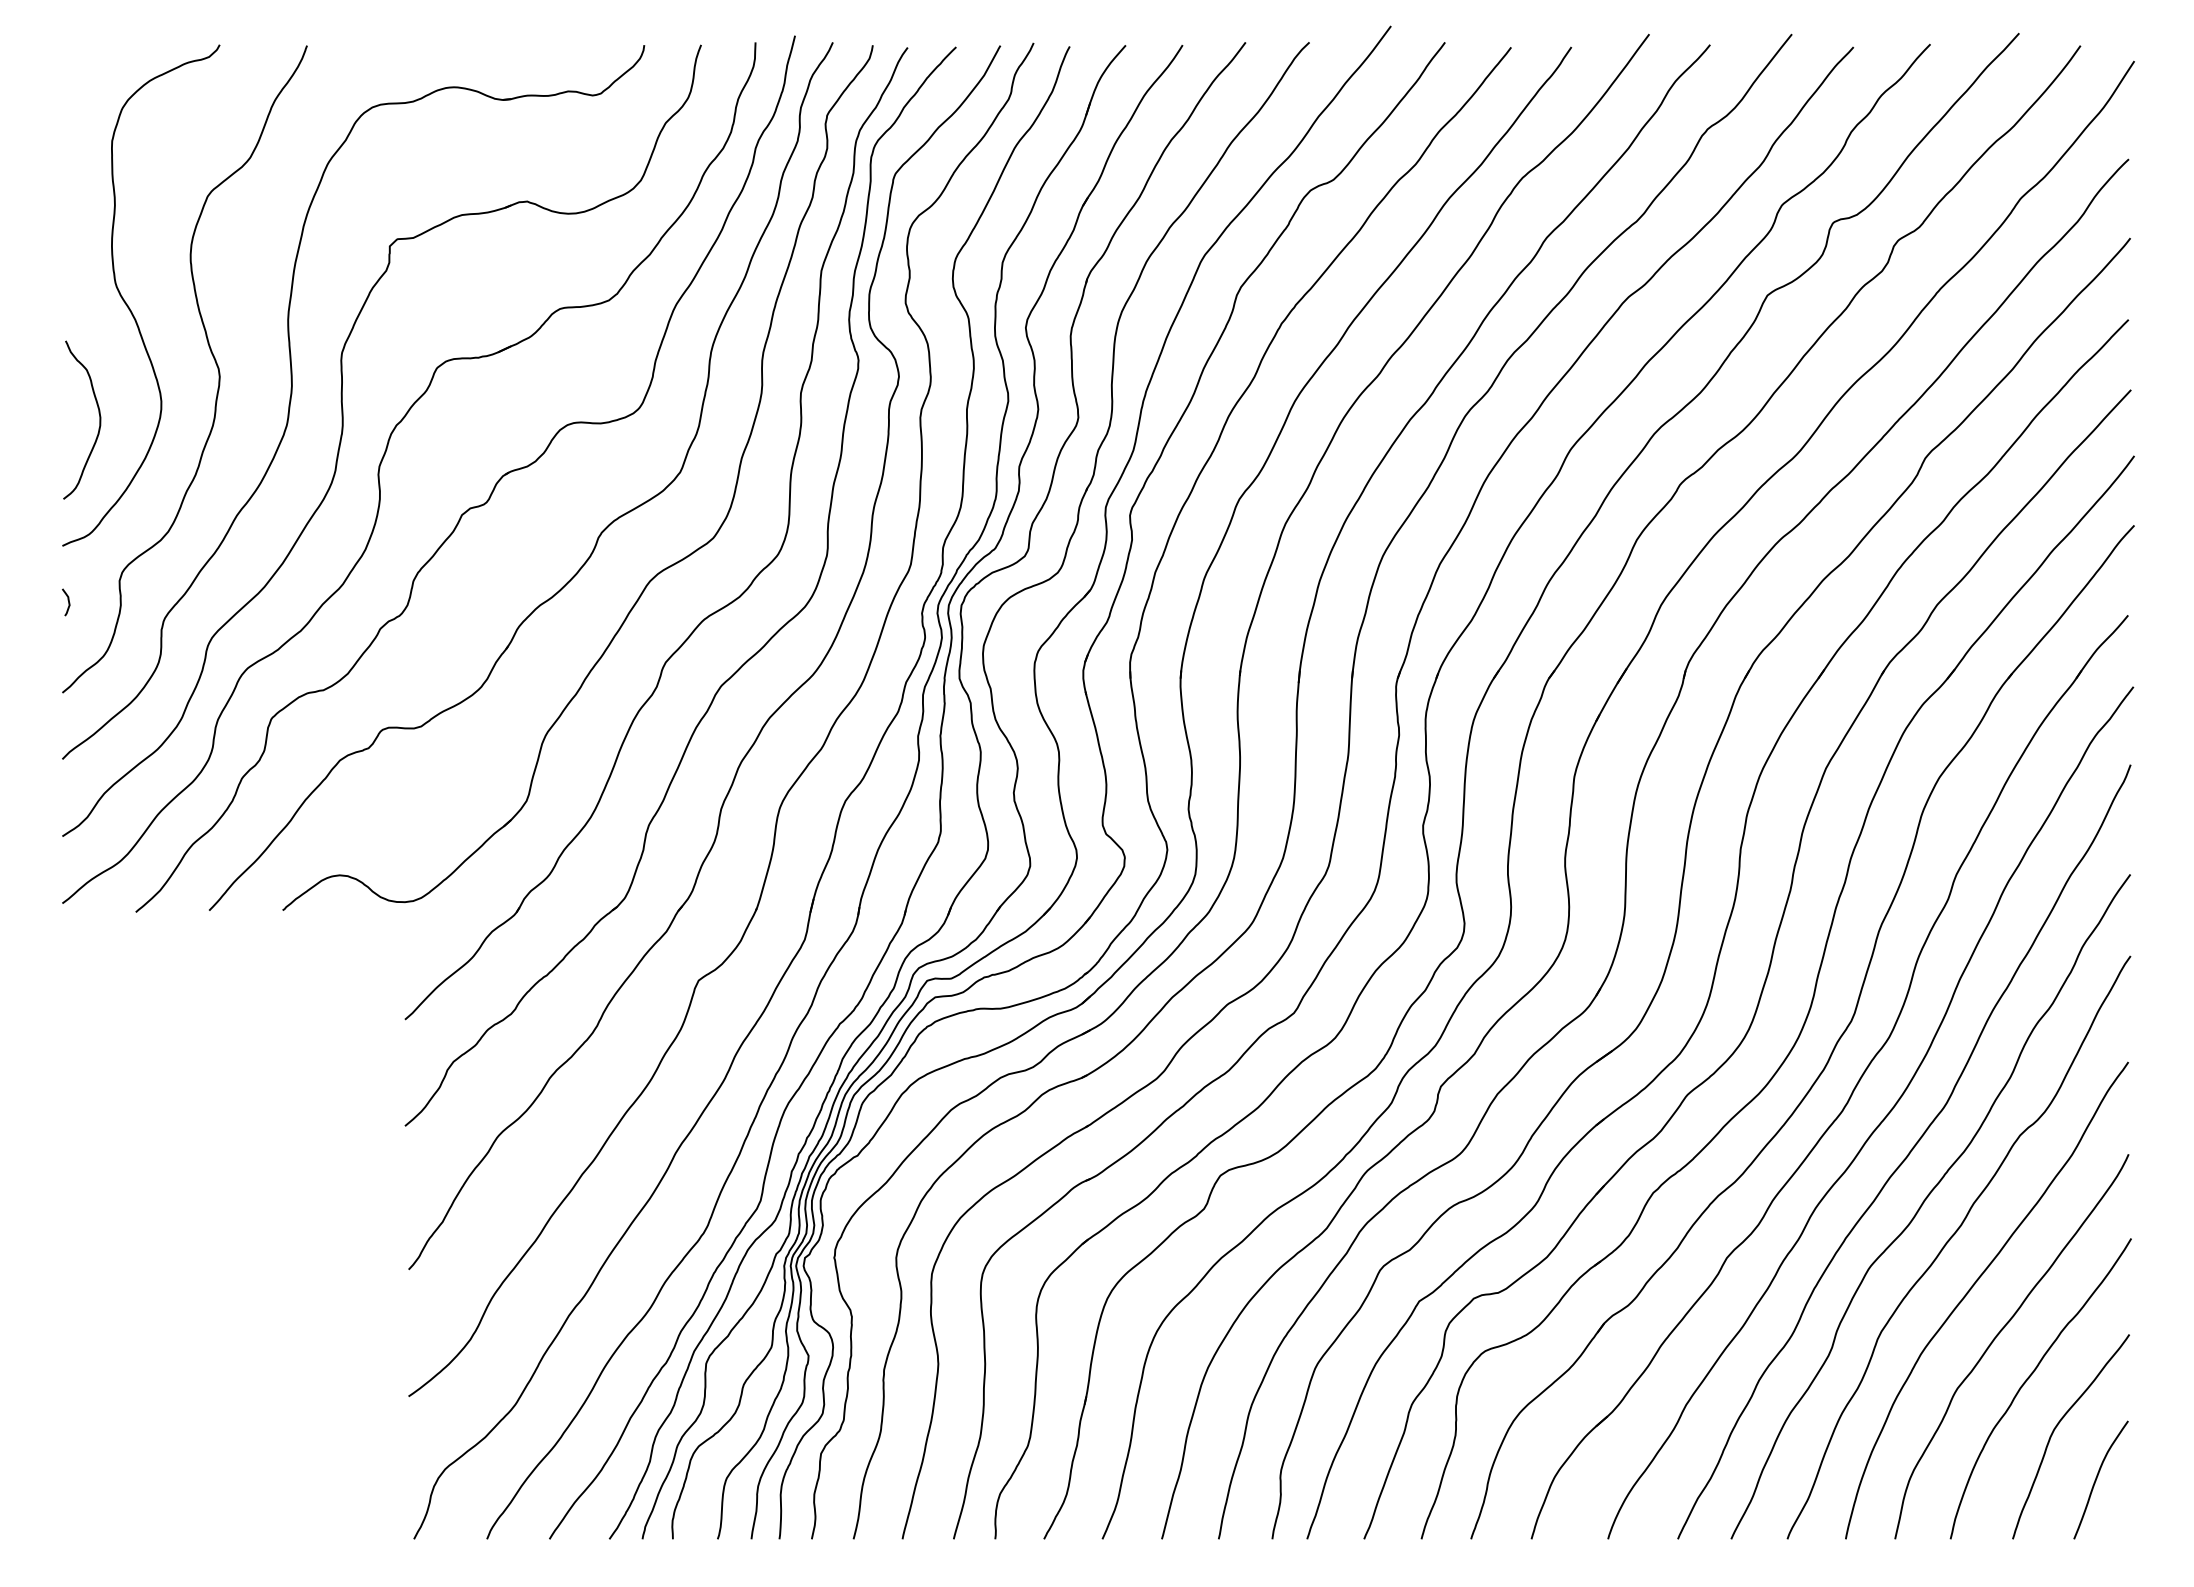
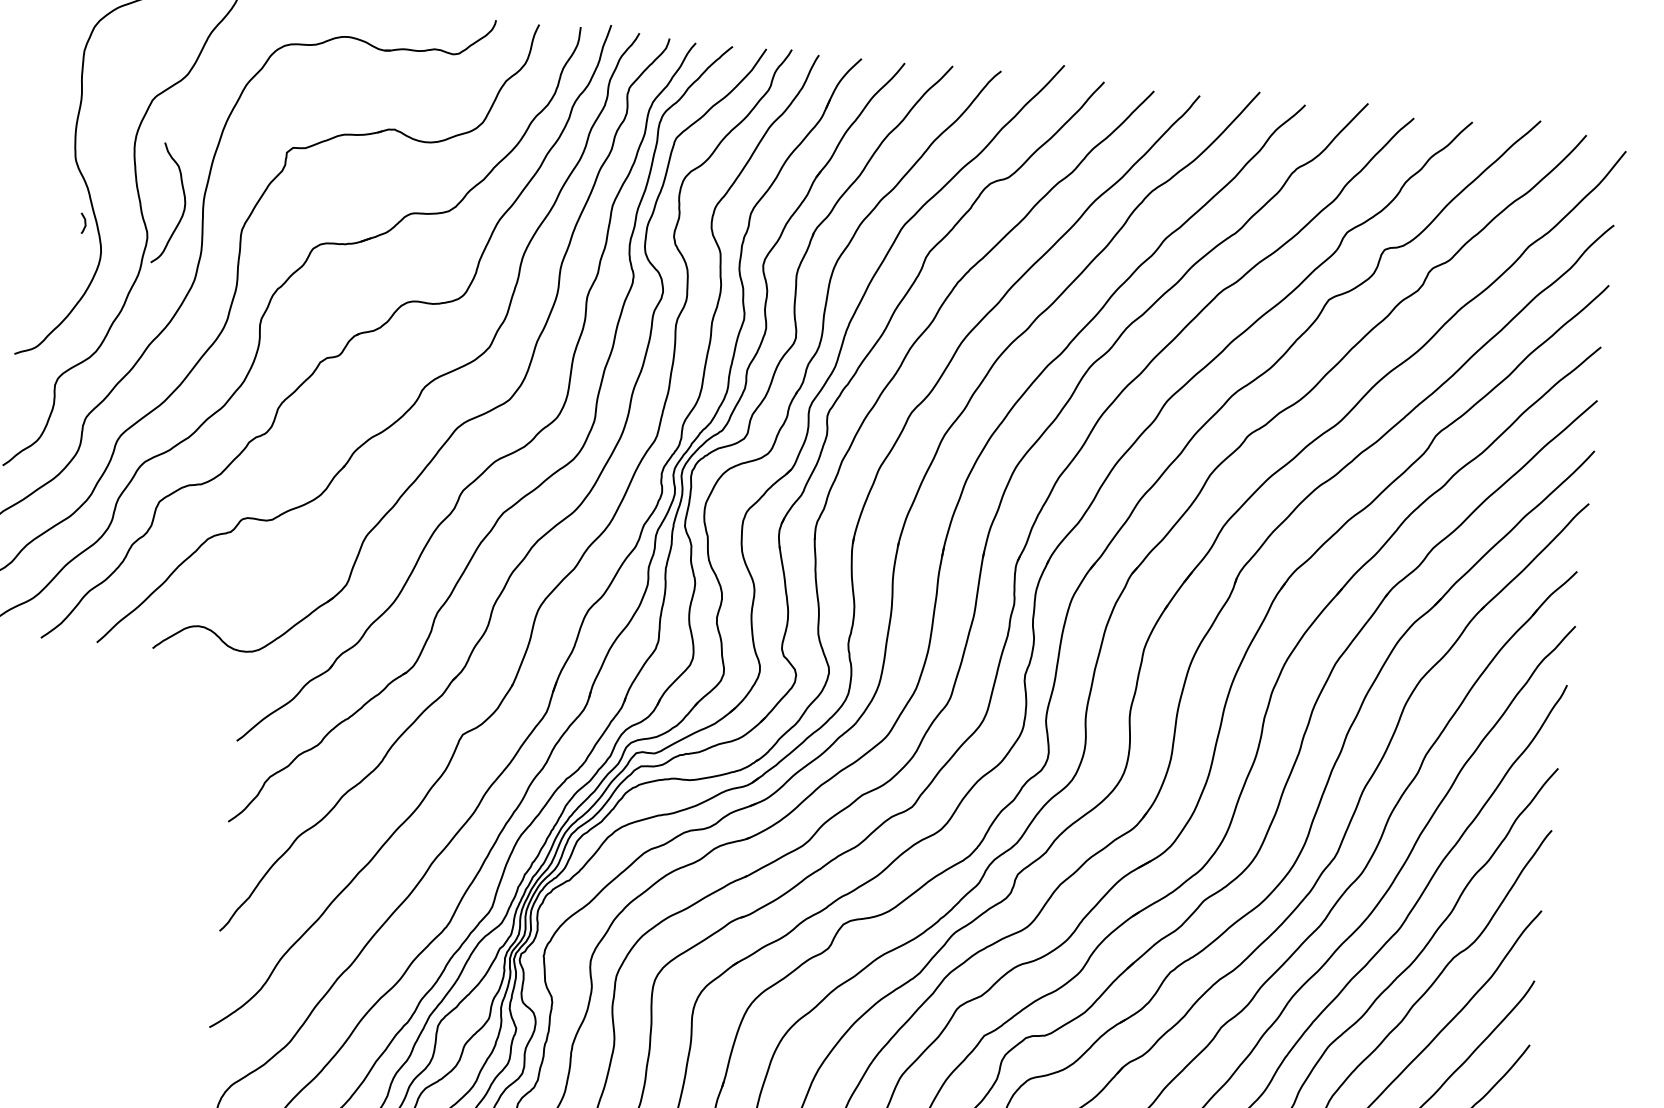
curve: (99, 419) -> (184, 204), moved
curve: (68, 602) -> (84, 223), moved

